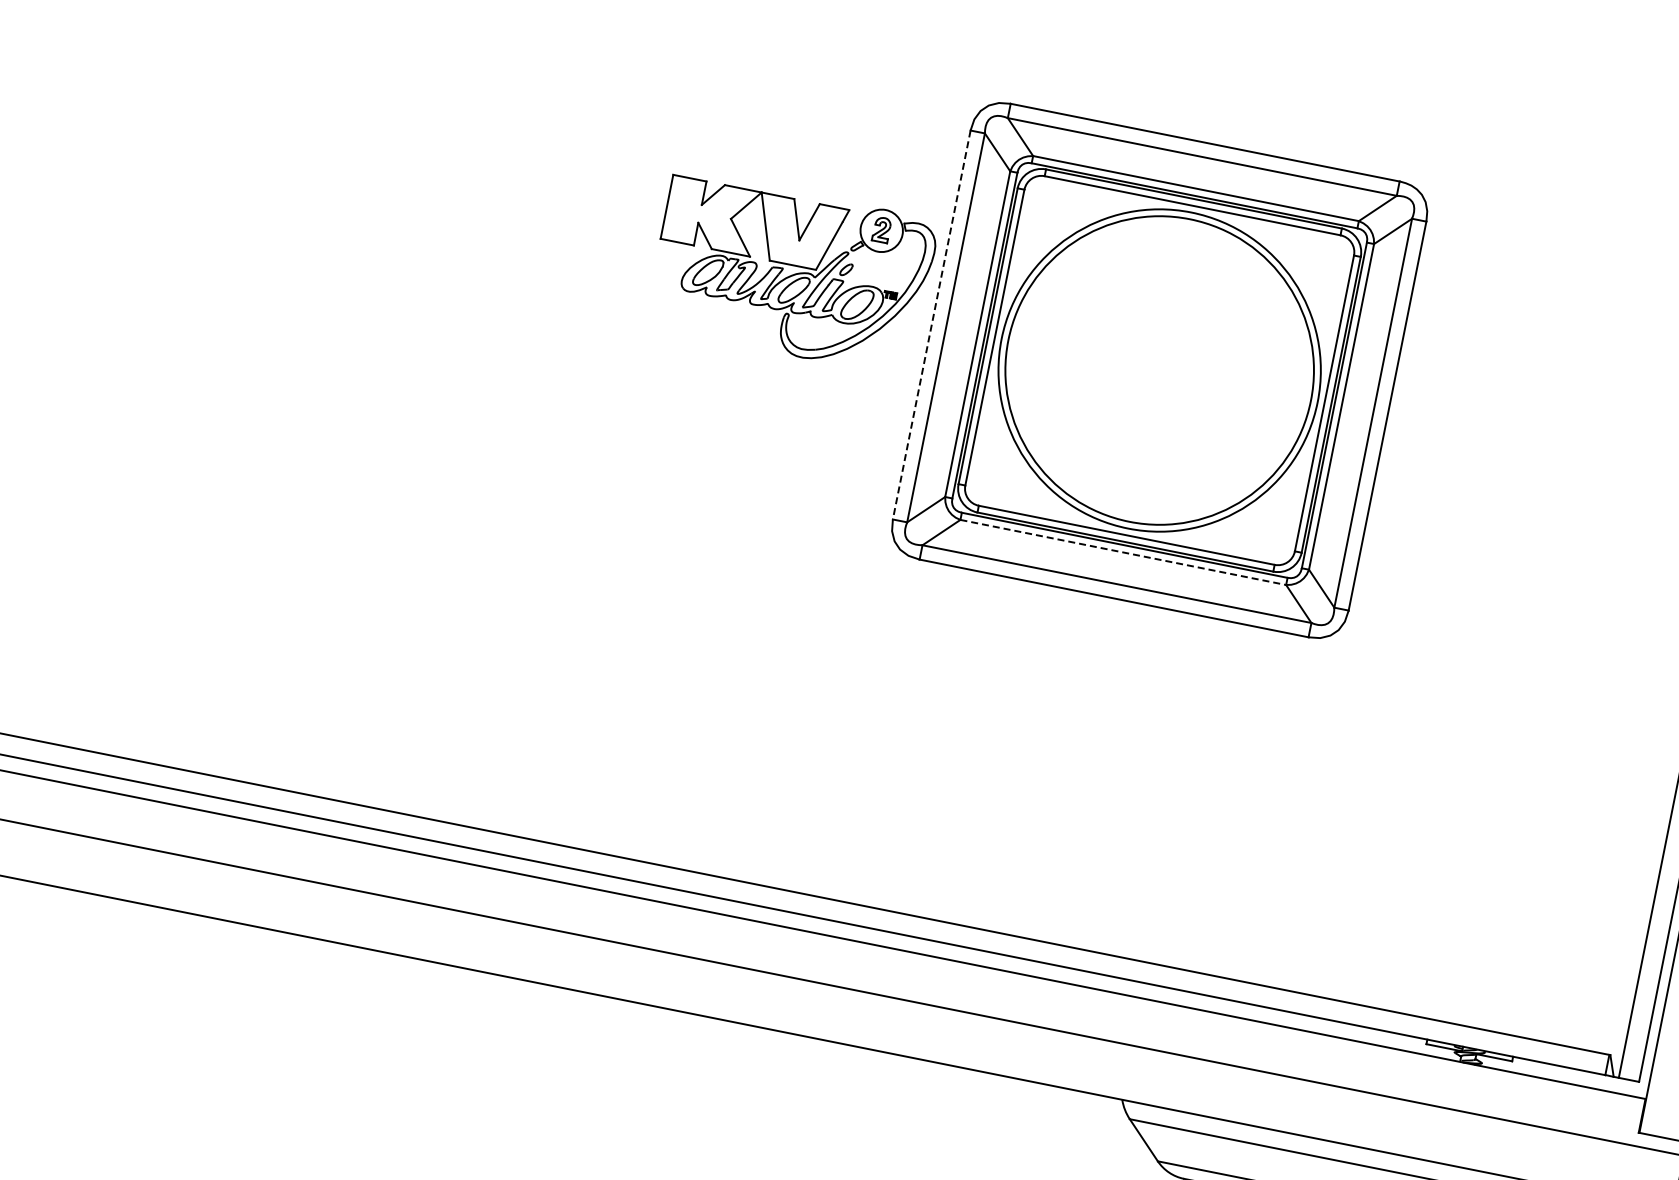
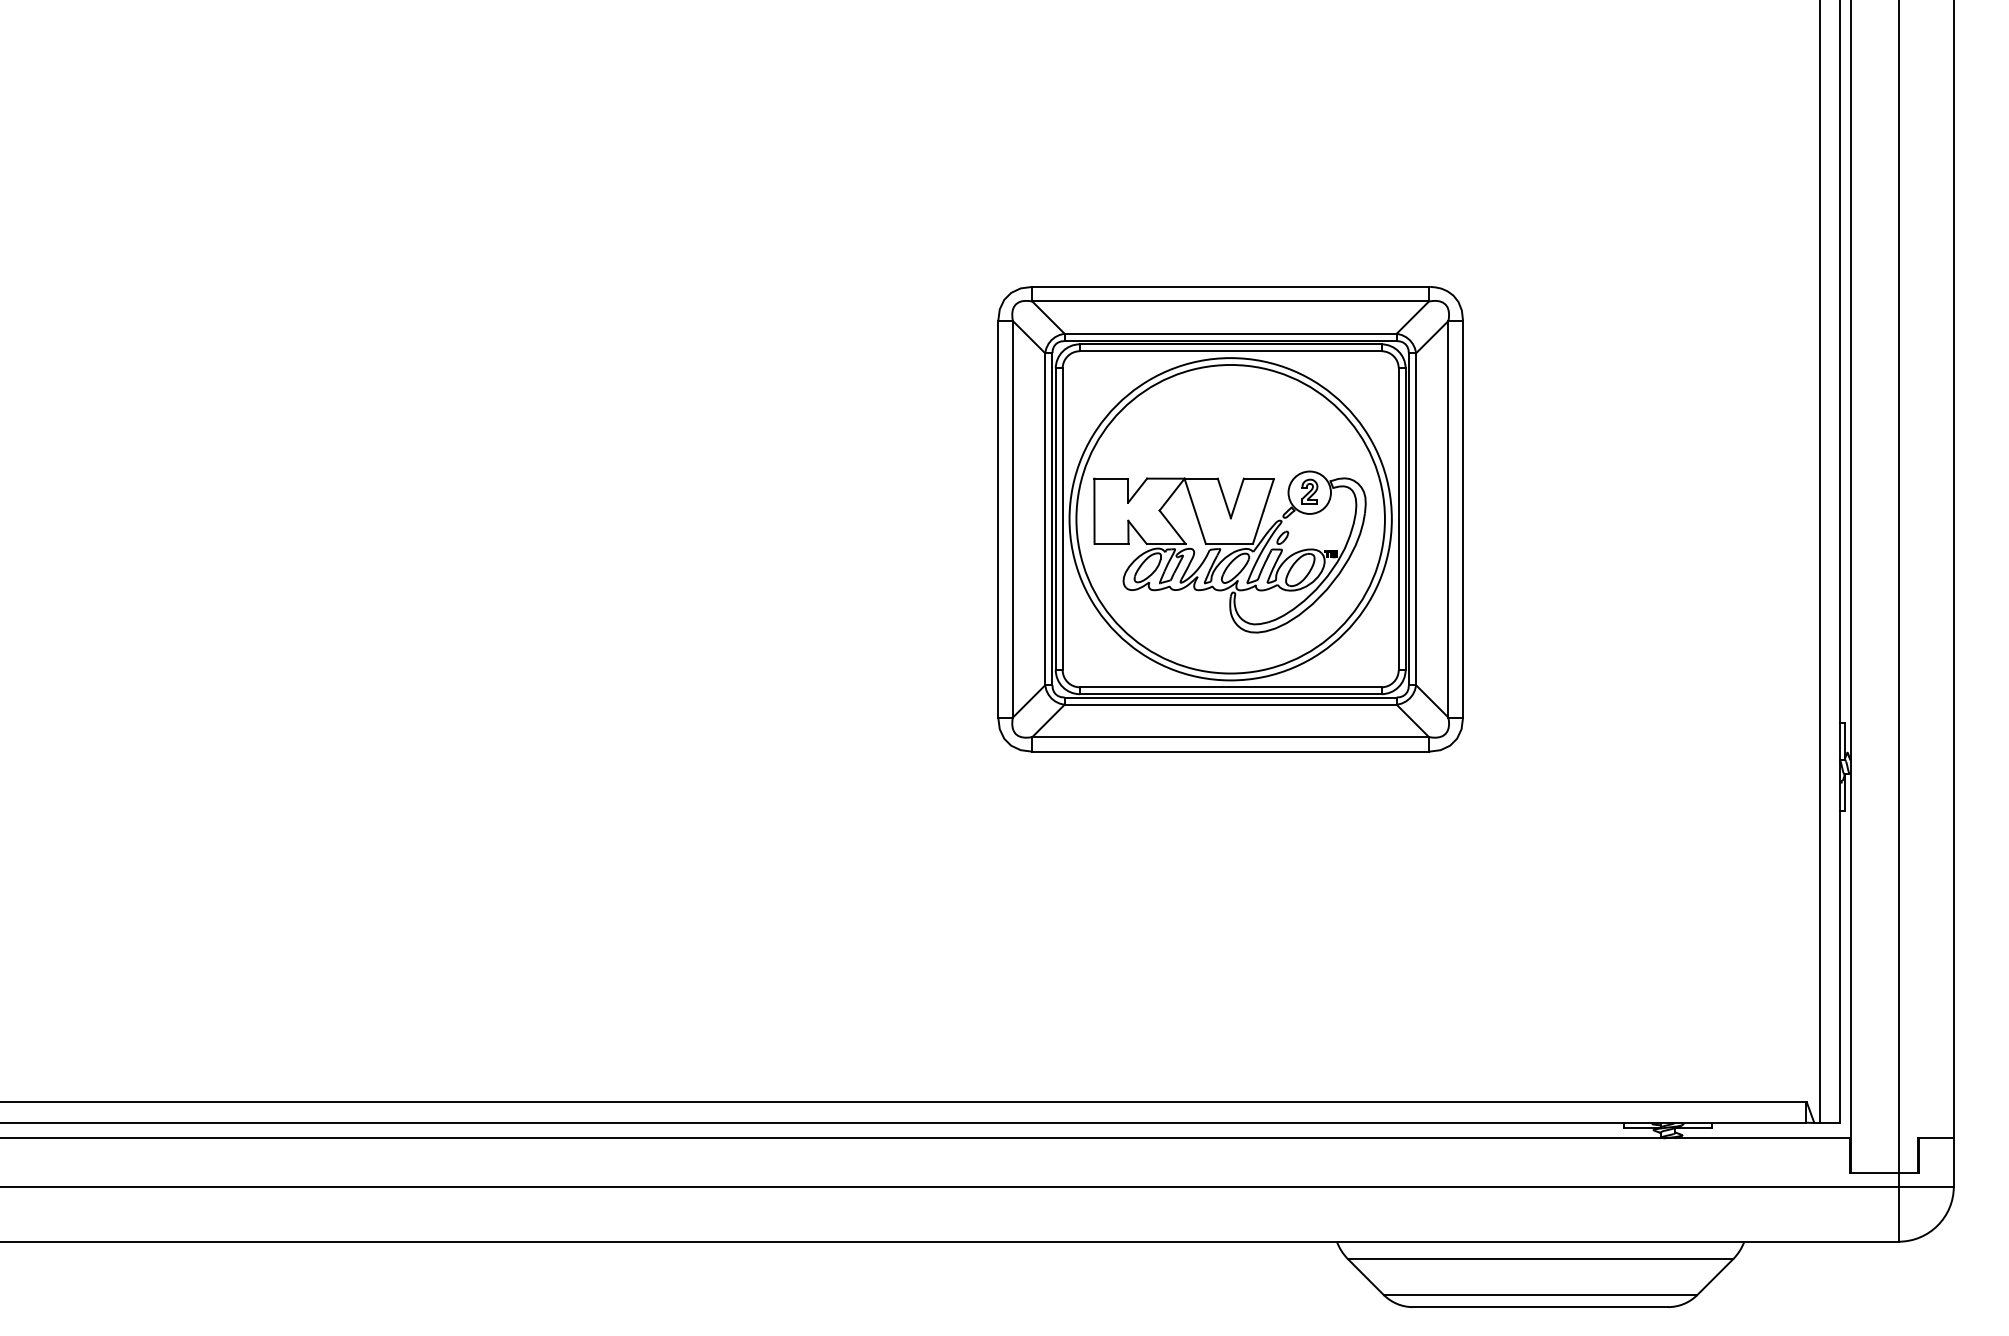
part: (791, 272) -> (1229, 551), moved
line: (931, 325) -> (998, 519), dashed -> solid
line: (1124, 552) -> (1231, 704), dashed -> solid

